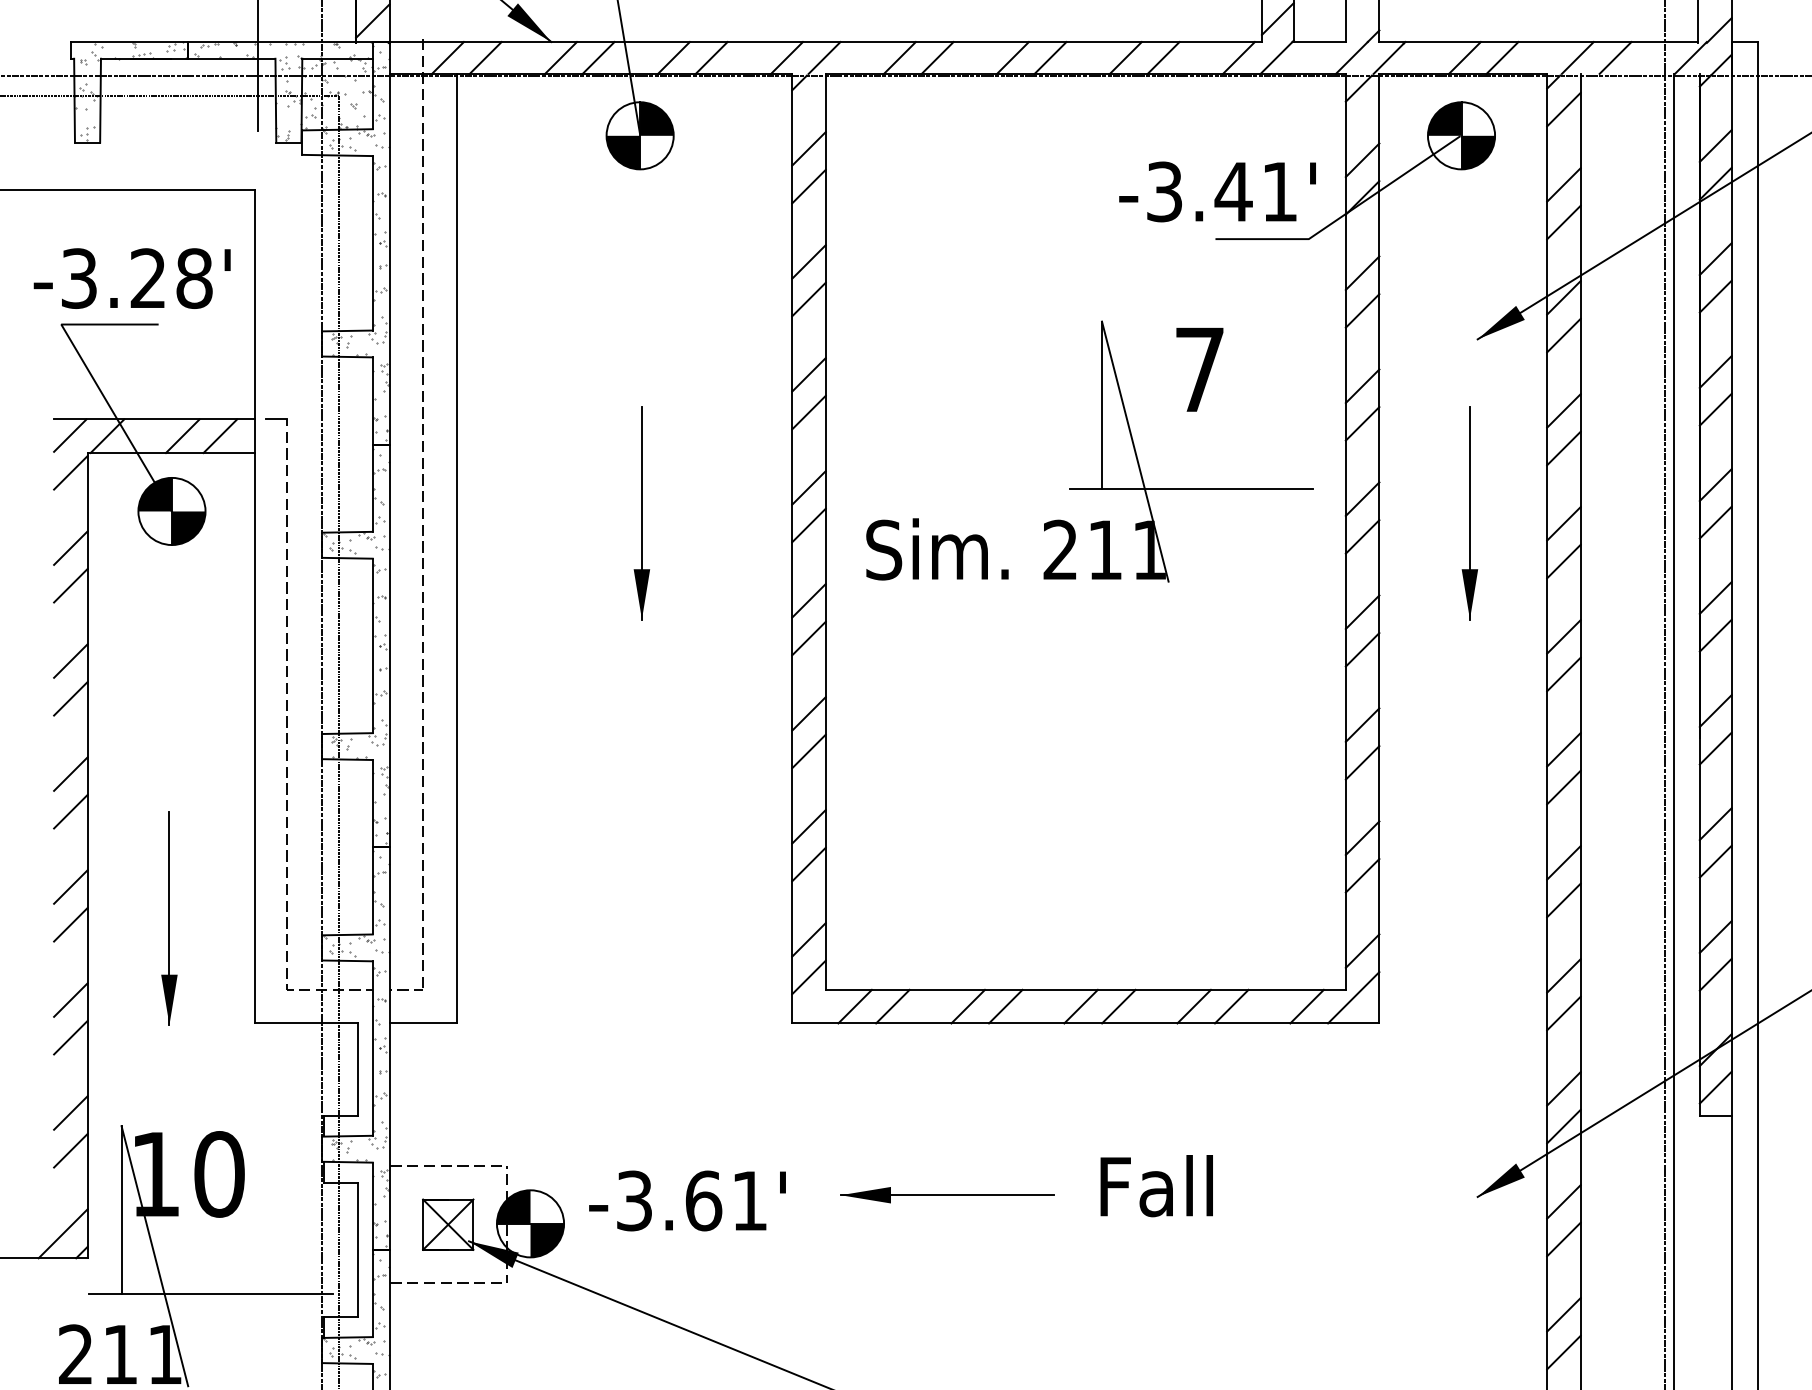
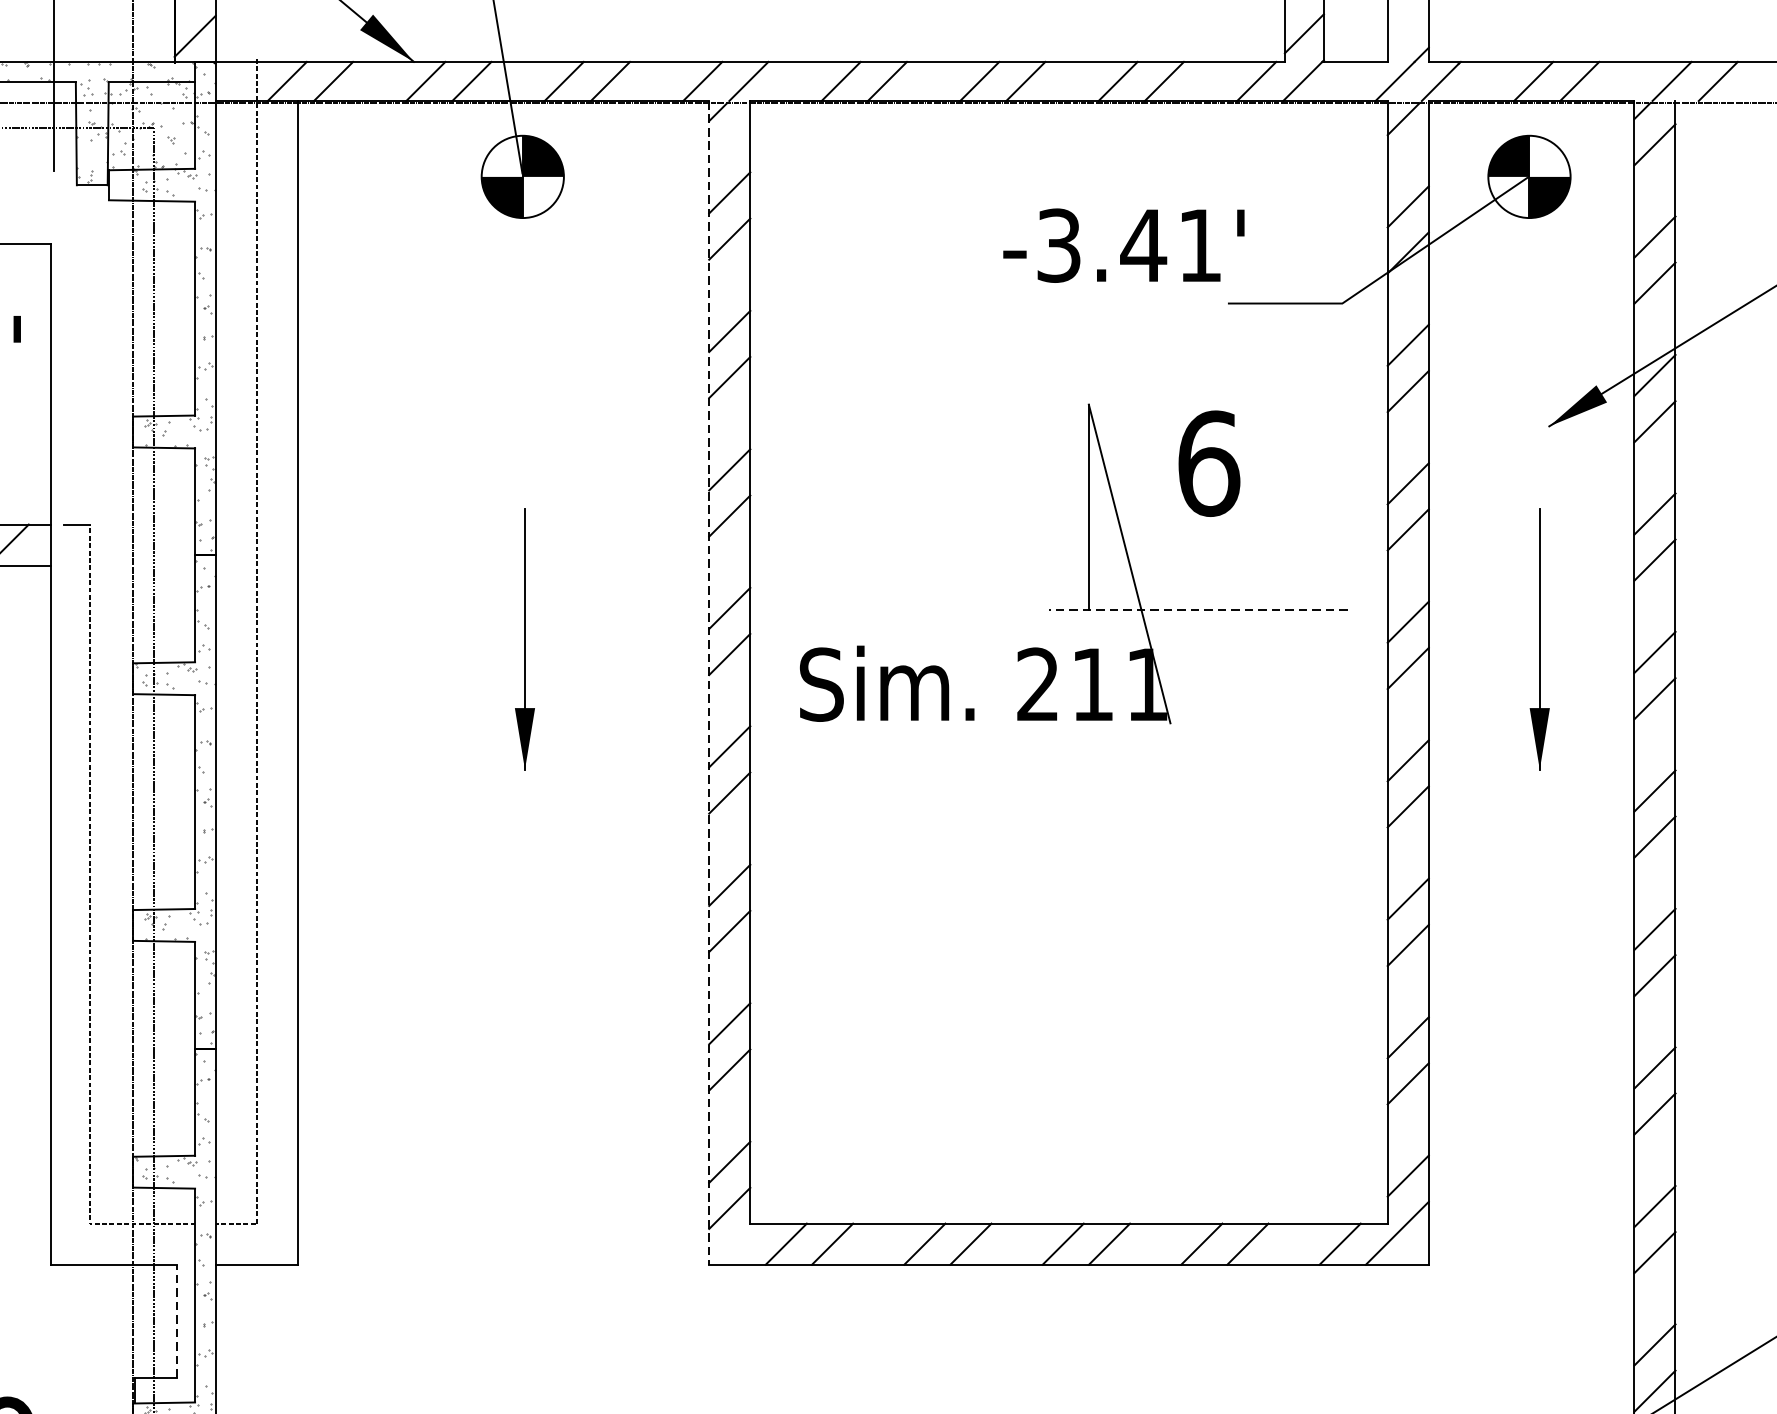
text: (1217, 191) -> (1123, 245), moved
text: (1200, 369) -> (1209, 463), 7 -> 6
line: (1191, 489) -> (1198, 610), solid -> dashed
line: (792, 548) -> (709, 682), solid -> dashed
line: (357, 1069) -> (176, 1321), solid -> dashed

